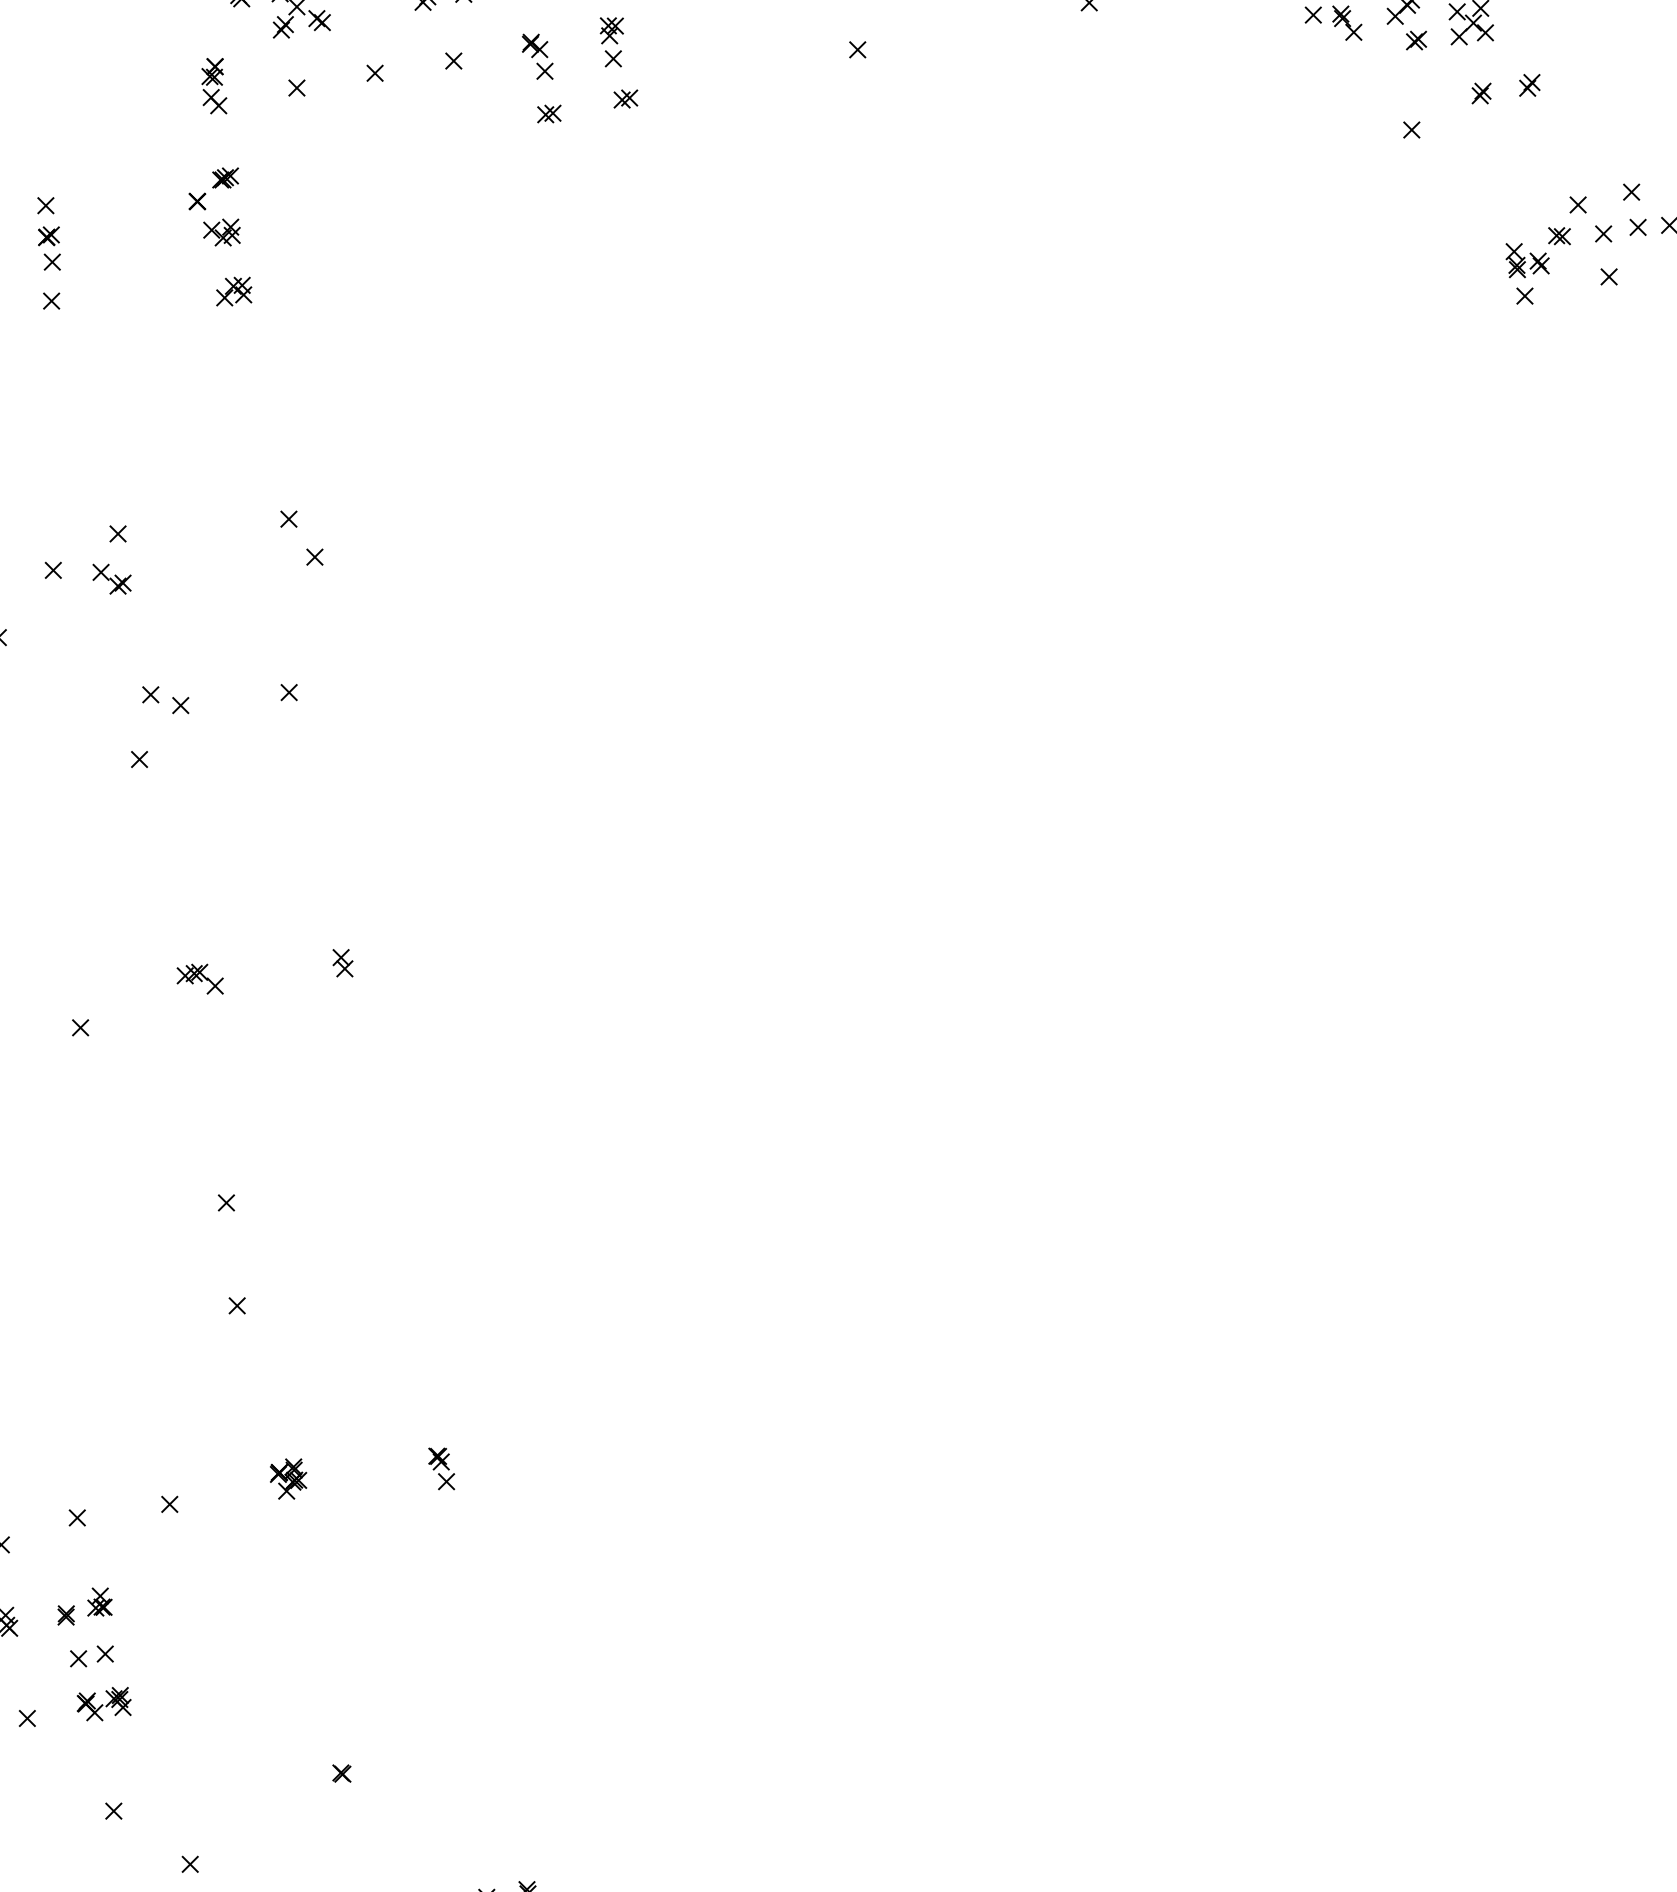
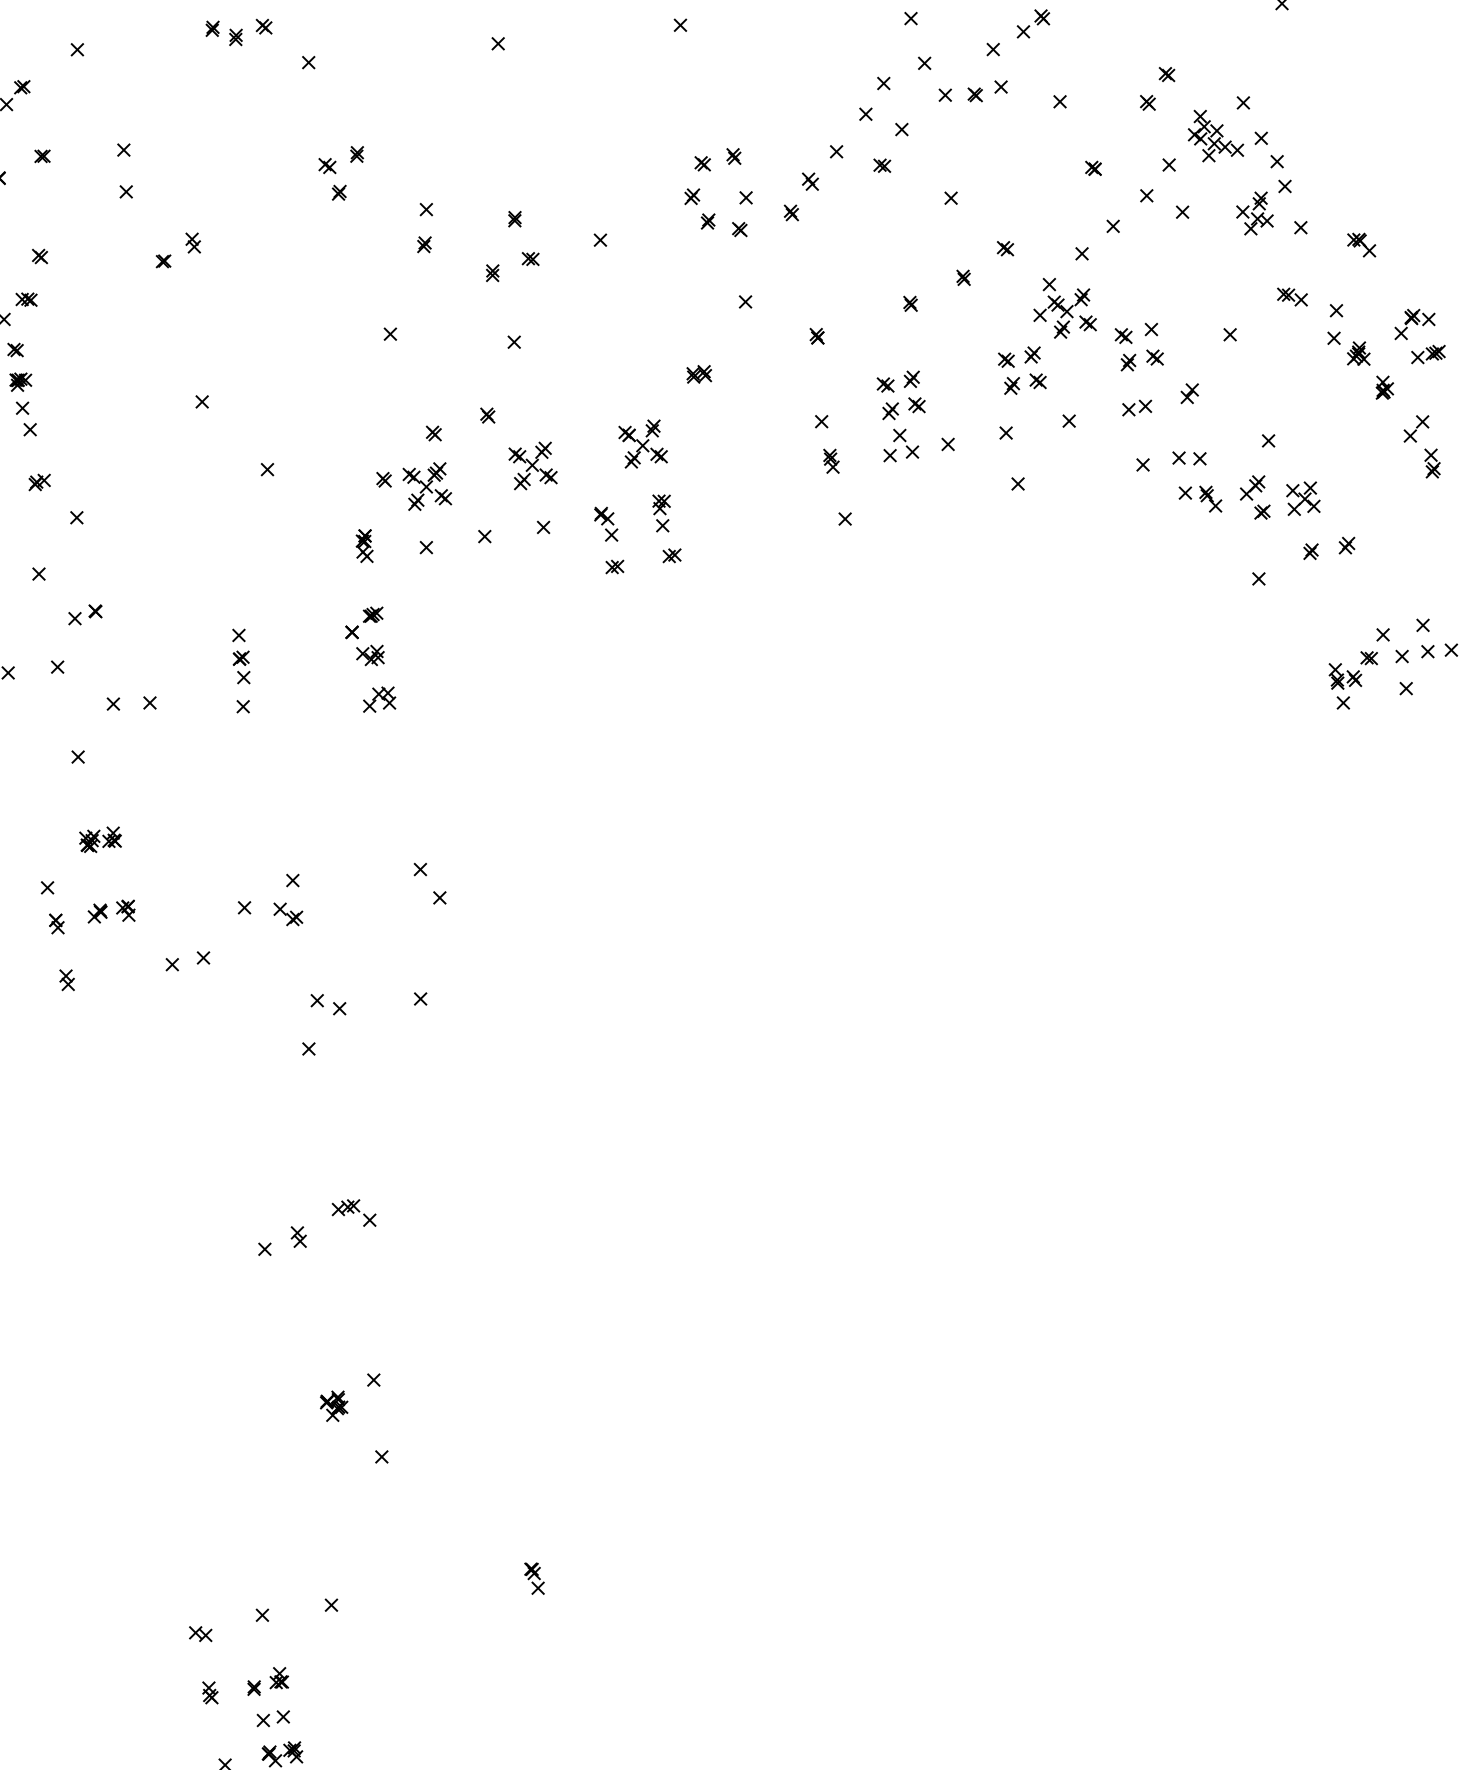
part: (214, 85) -> (364, 545), size x0.7
part: (234, 291) -> (379, 699), size x1.4
part: (342, 962) -> (298, 1236), moved
part: (200, 978) -> (354, 1212), size x1.4
part: (288, 1478) -> (334, 1405), moved

